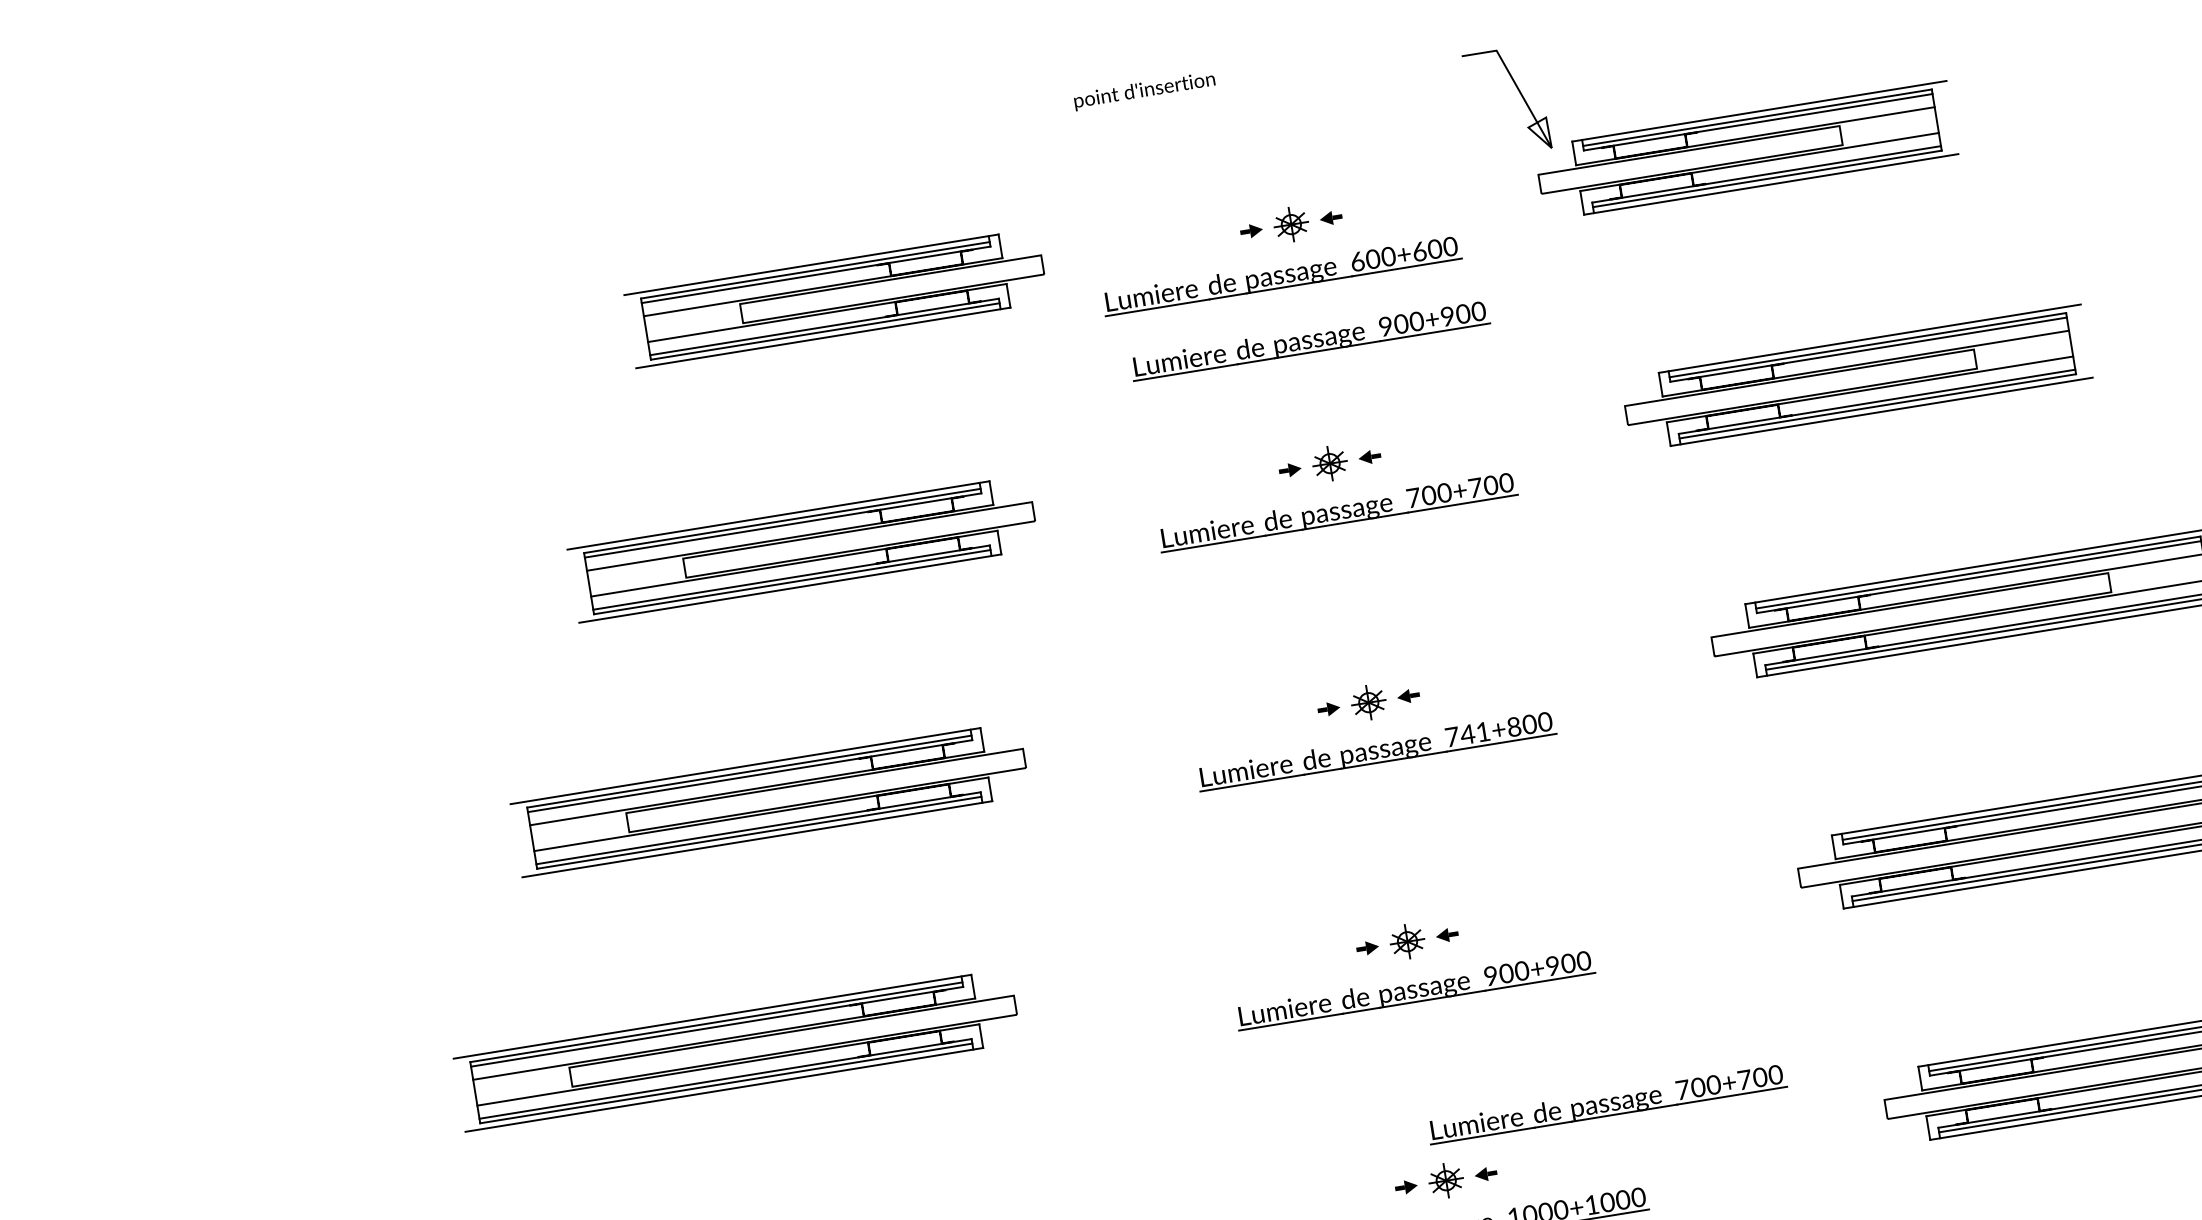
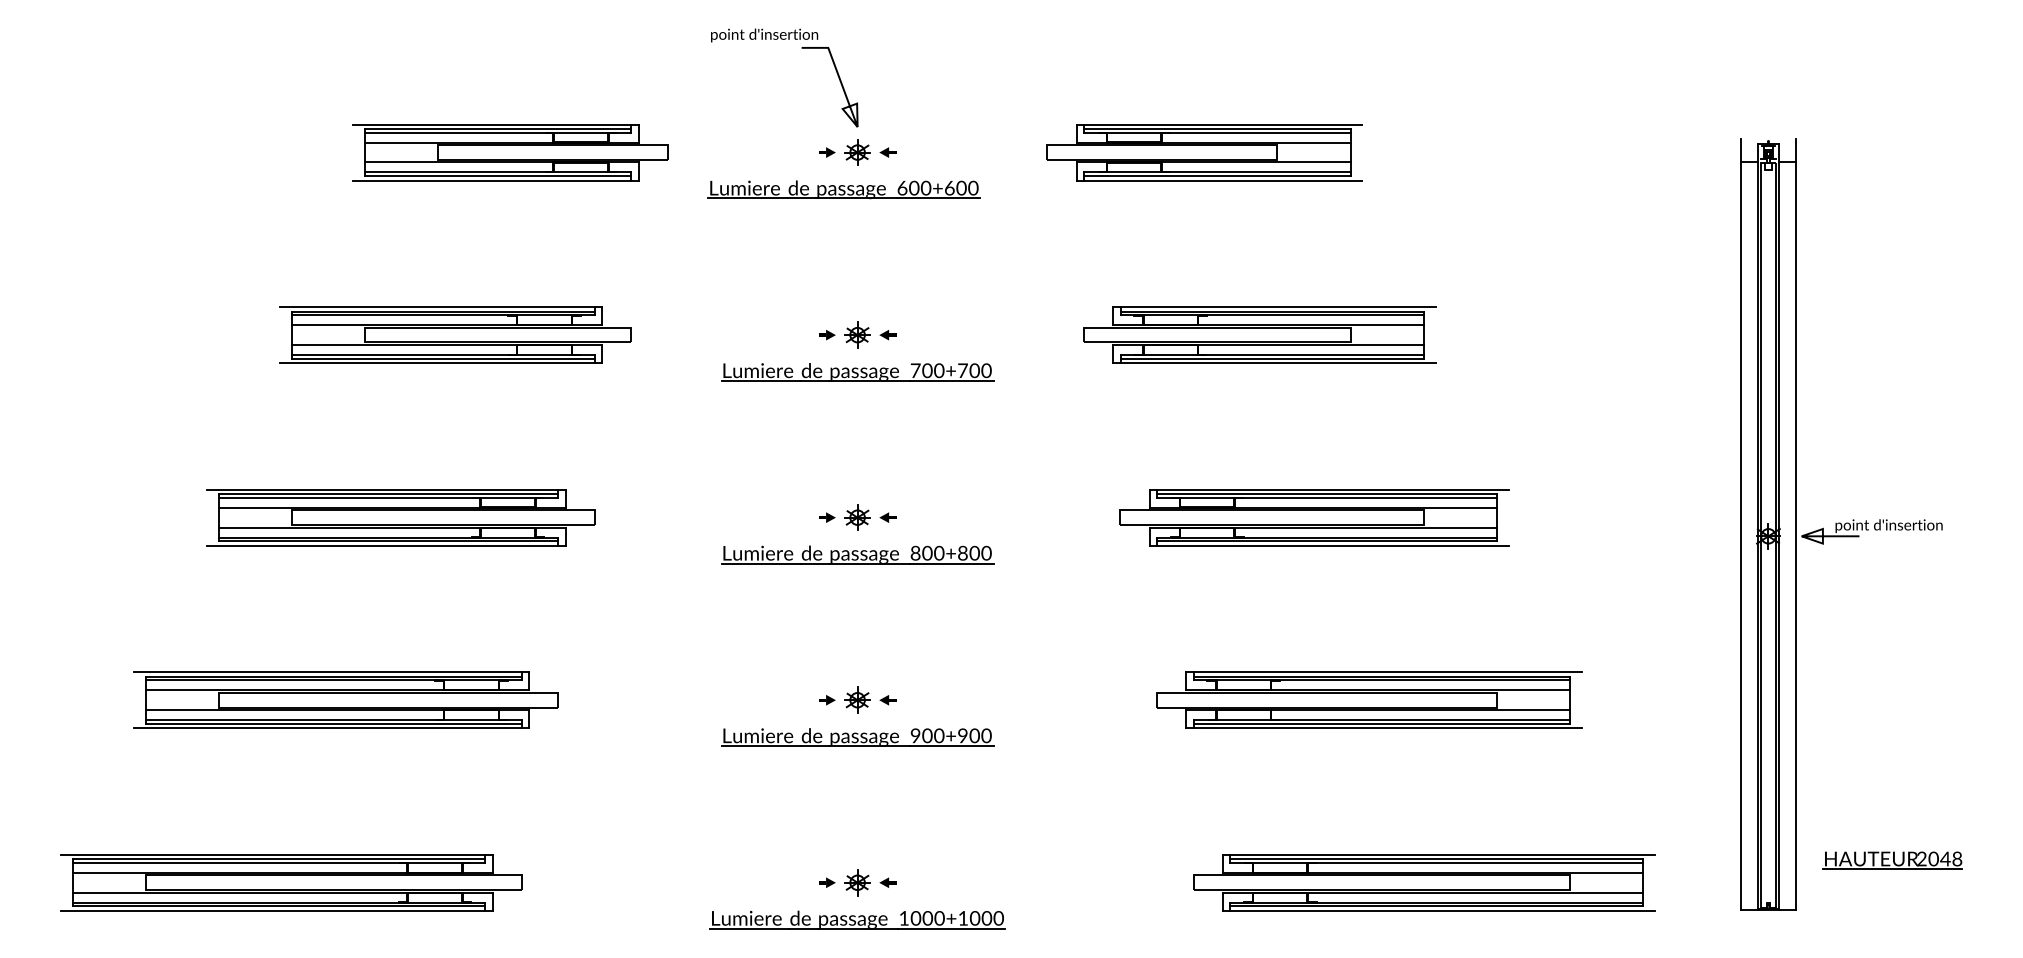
curve: (1520, 96) -> (840, 84), moved
part: (1310, 341) -> (857, 241), removed
text: (1467, 733) -> (927, 552), 741+800 -> 800+800
part: (1607, 1104) -> (986, 845), removed

